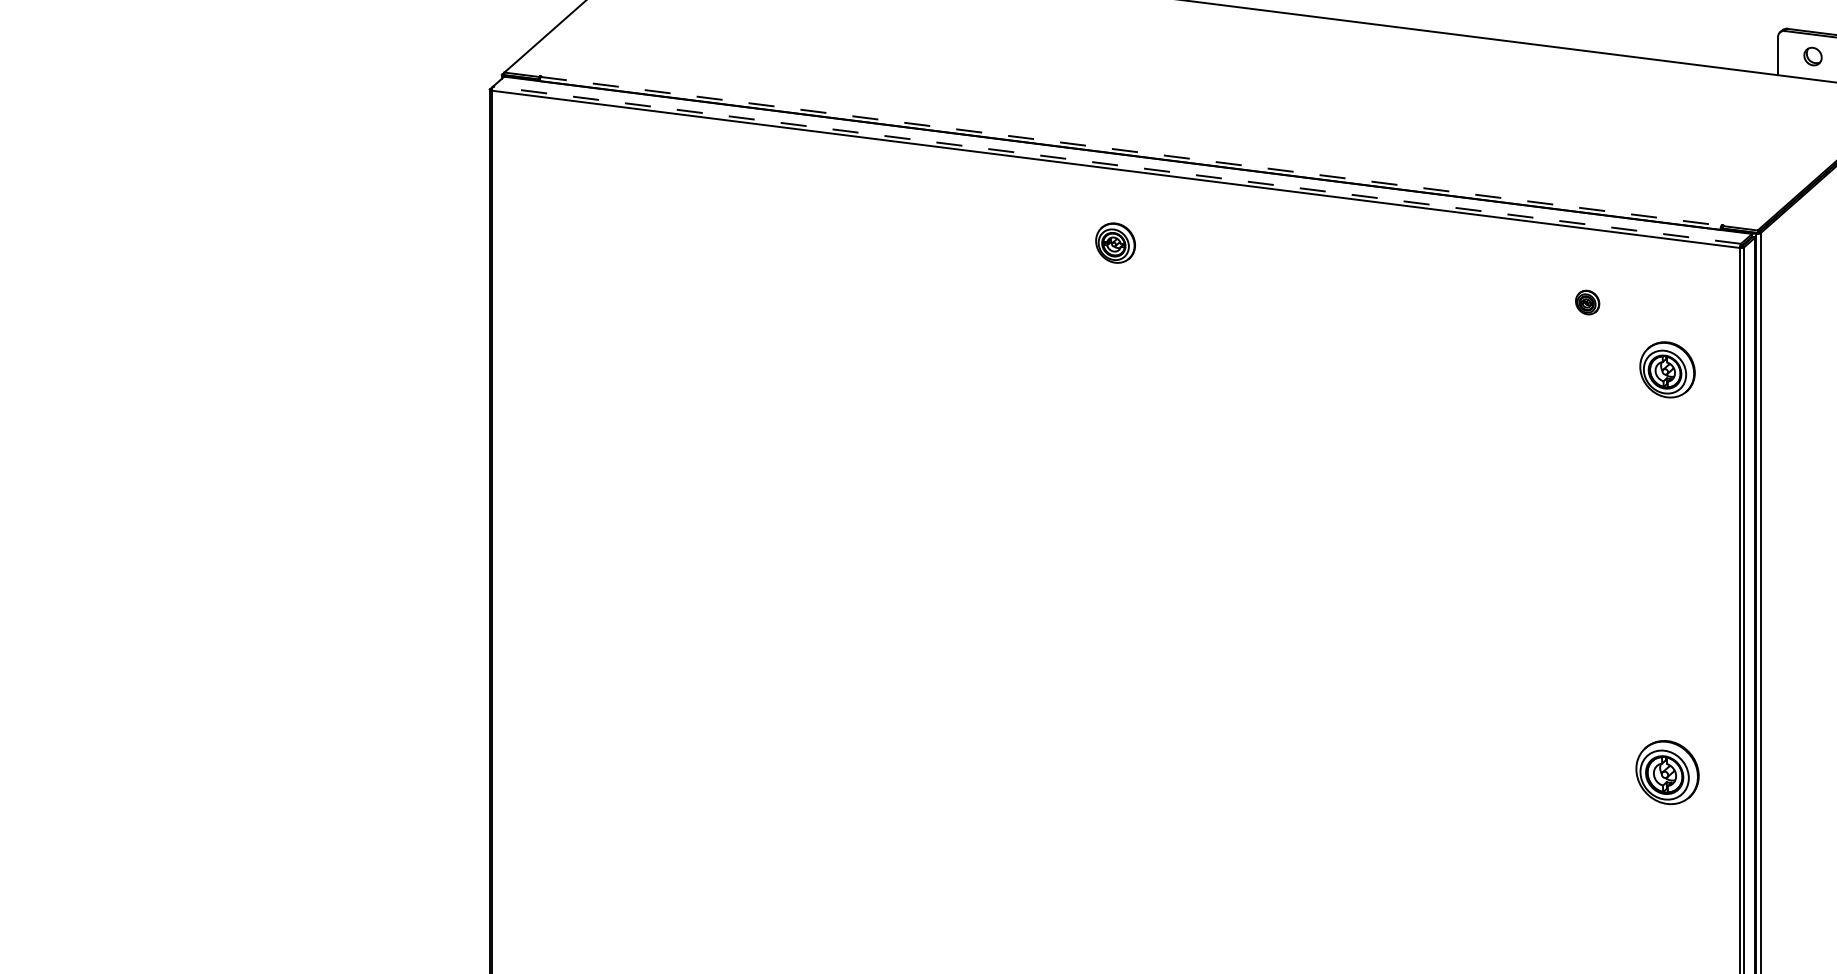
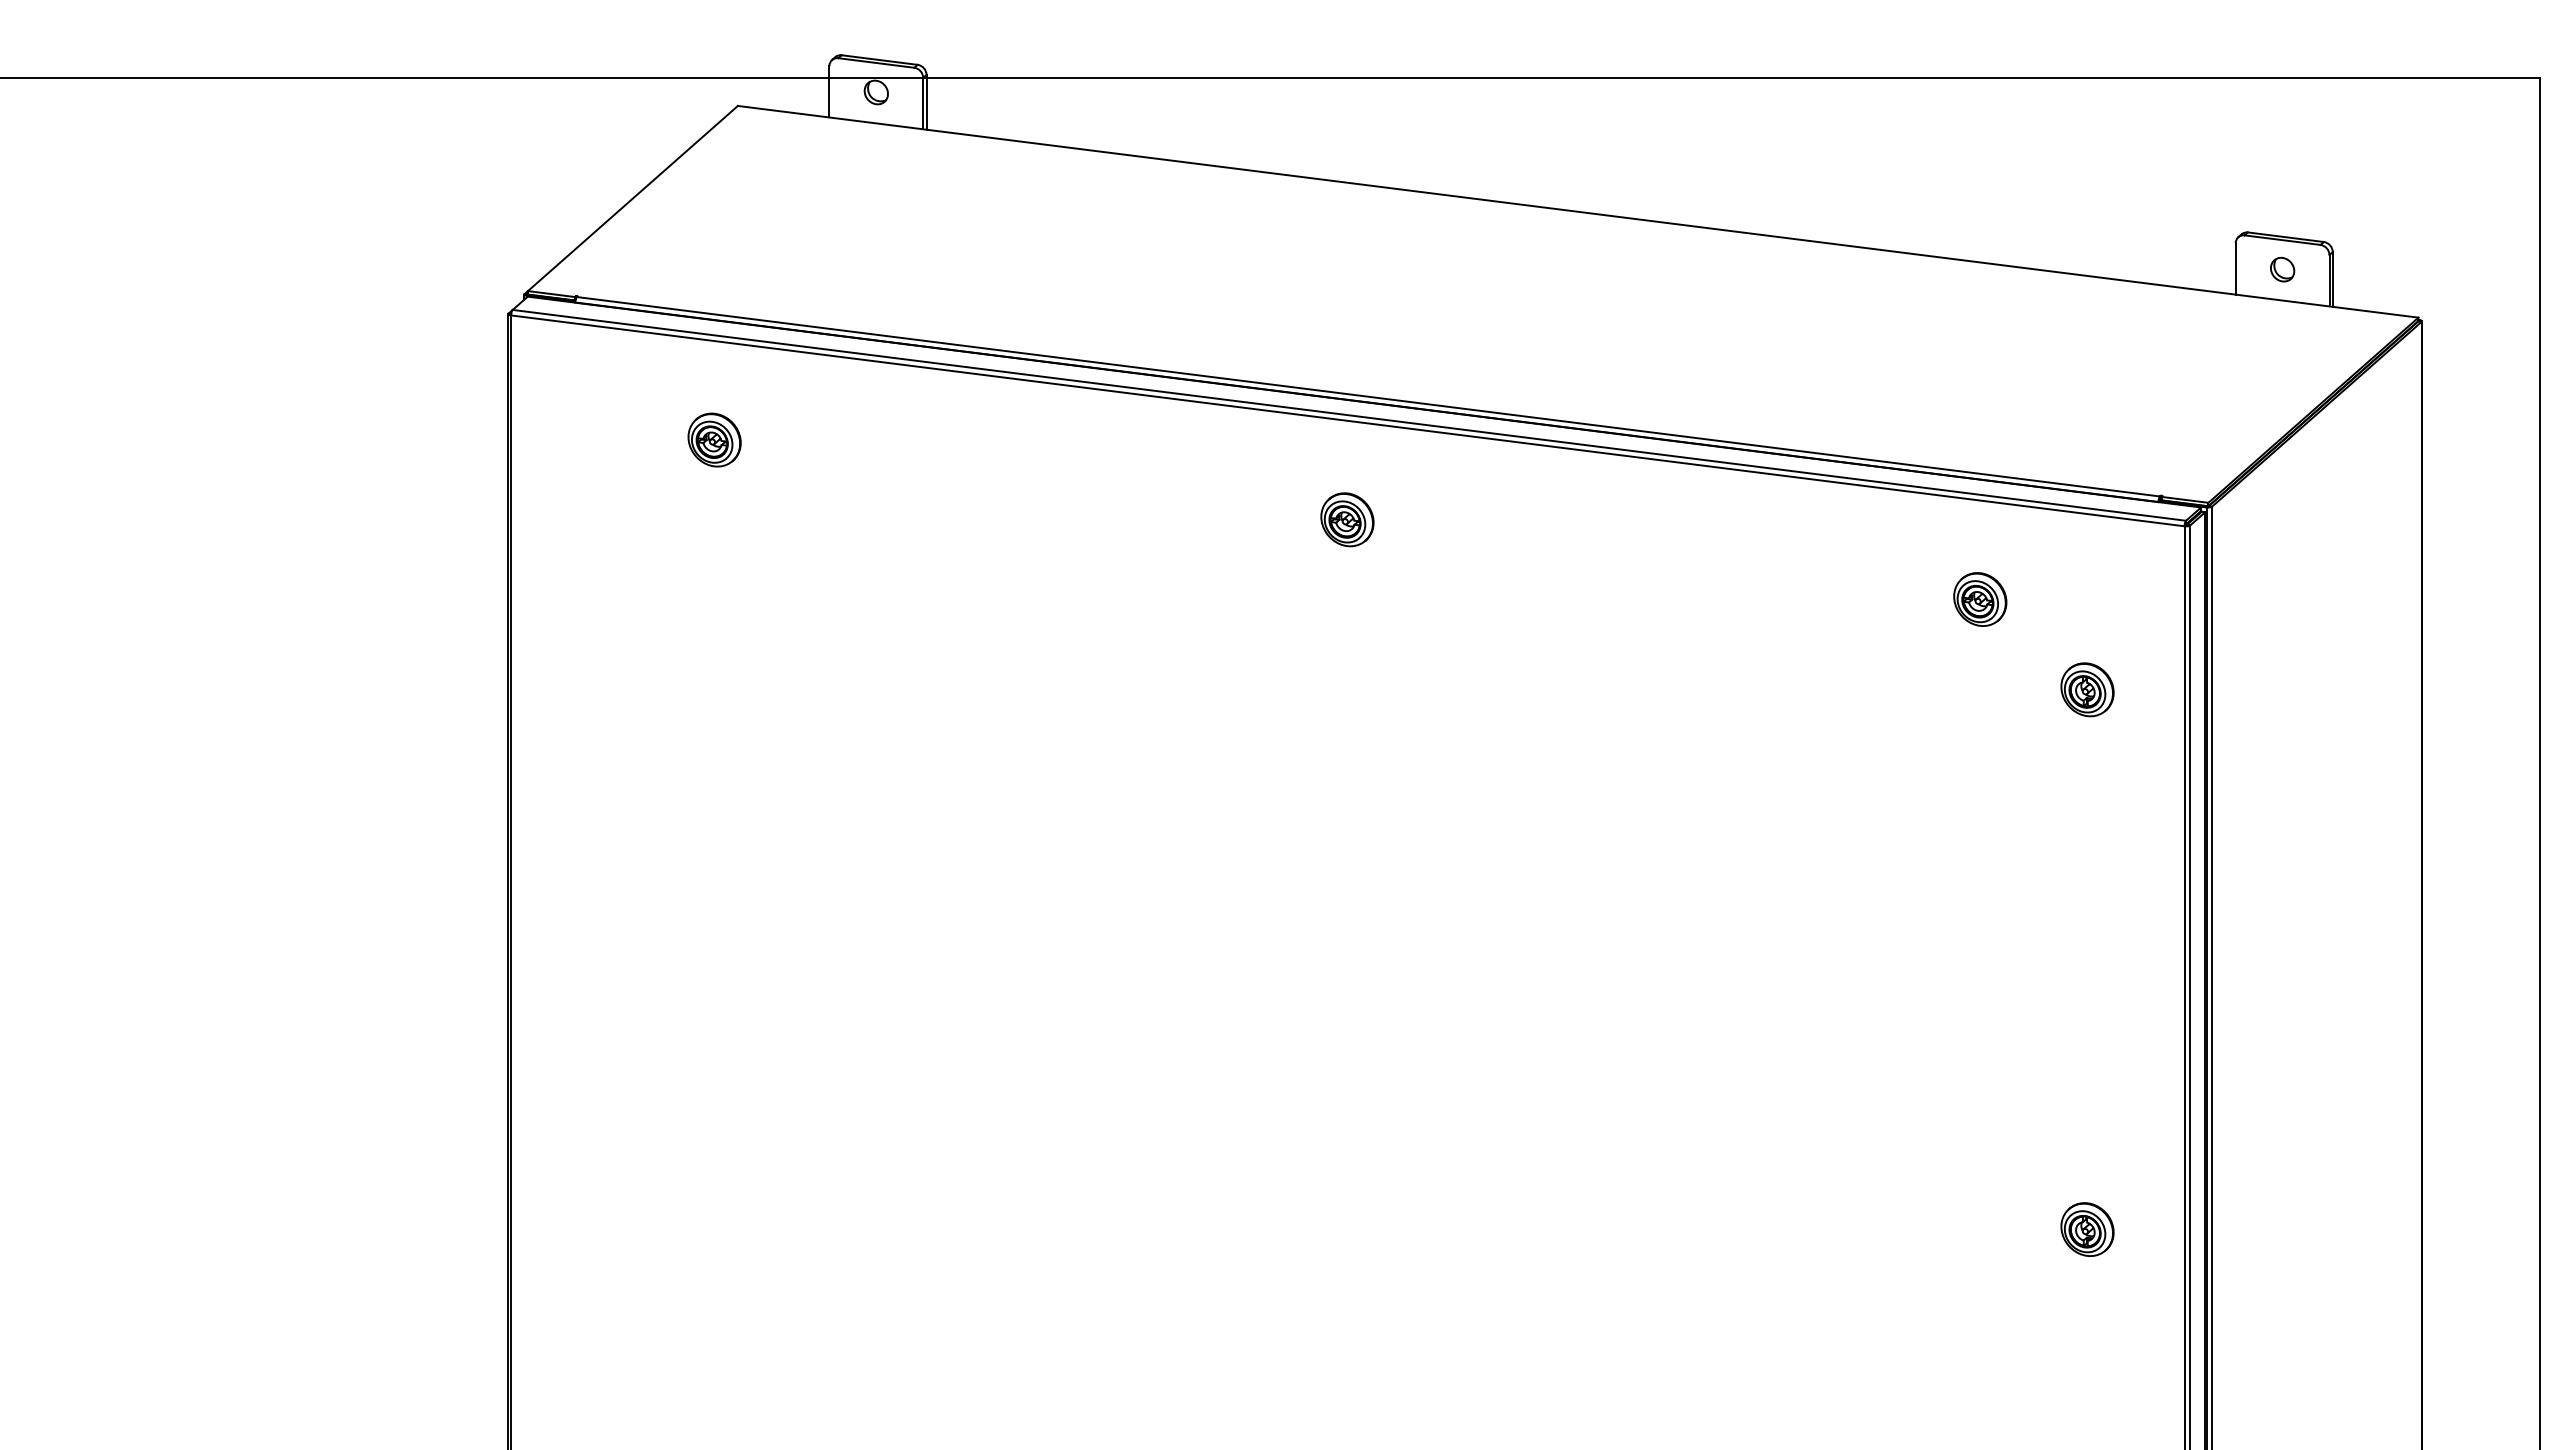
line: (1131, 151) -> (1368, 396), dashed -> solid
line: (1116, 165) -> (1348, 415), dashed -> solid
part: (643, 183) -> (714, 439), added
part: (1587, 302) -> (1980, 599), size x1.67
part: (1667, 369) -> (2087, 689), size x0.71
part: (1667, 772) -> (2087, 1229), size x0.62

